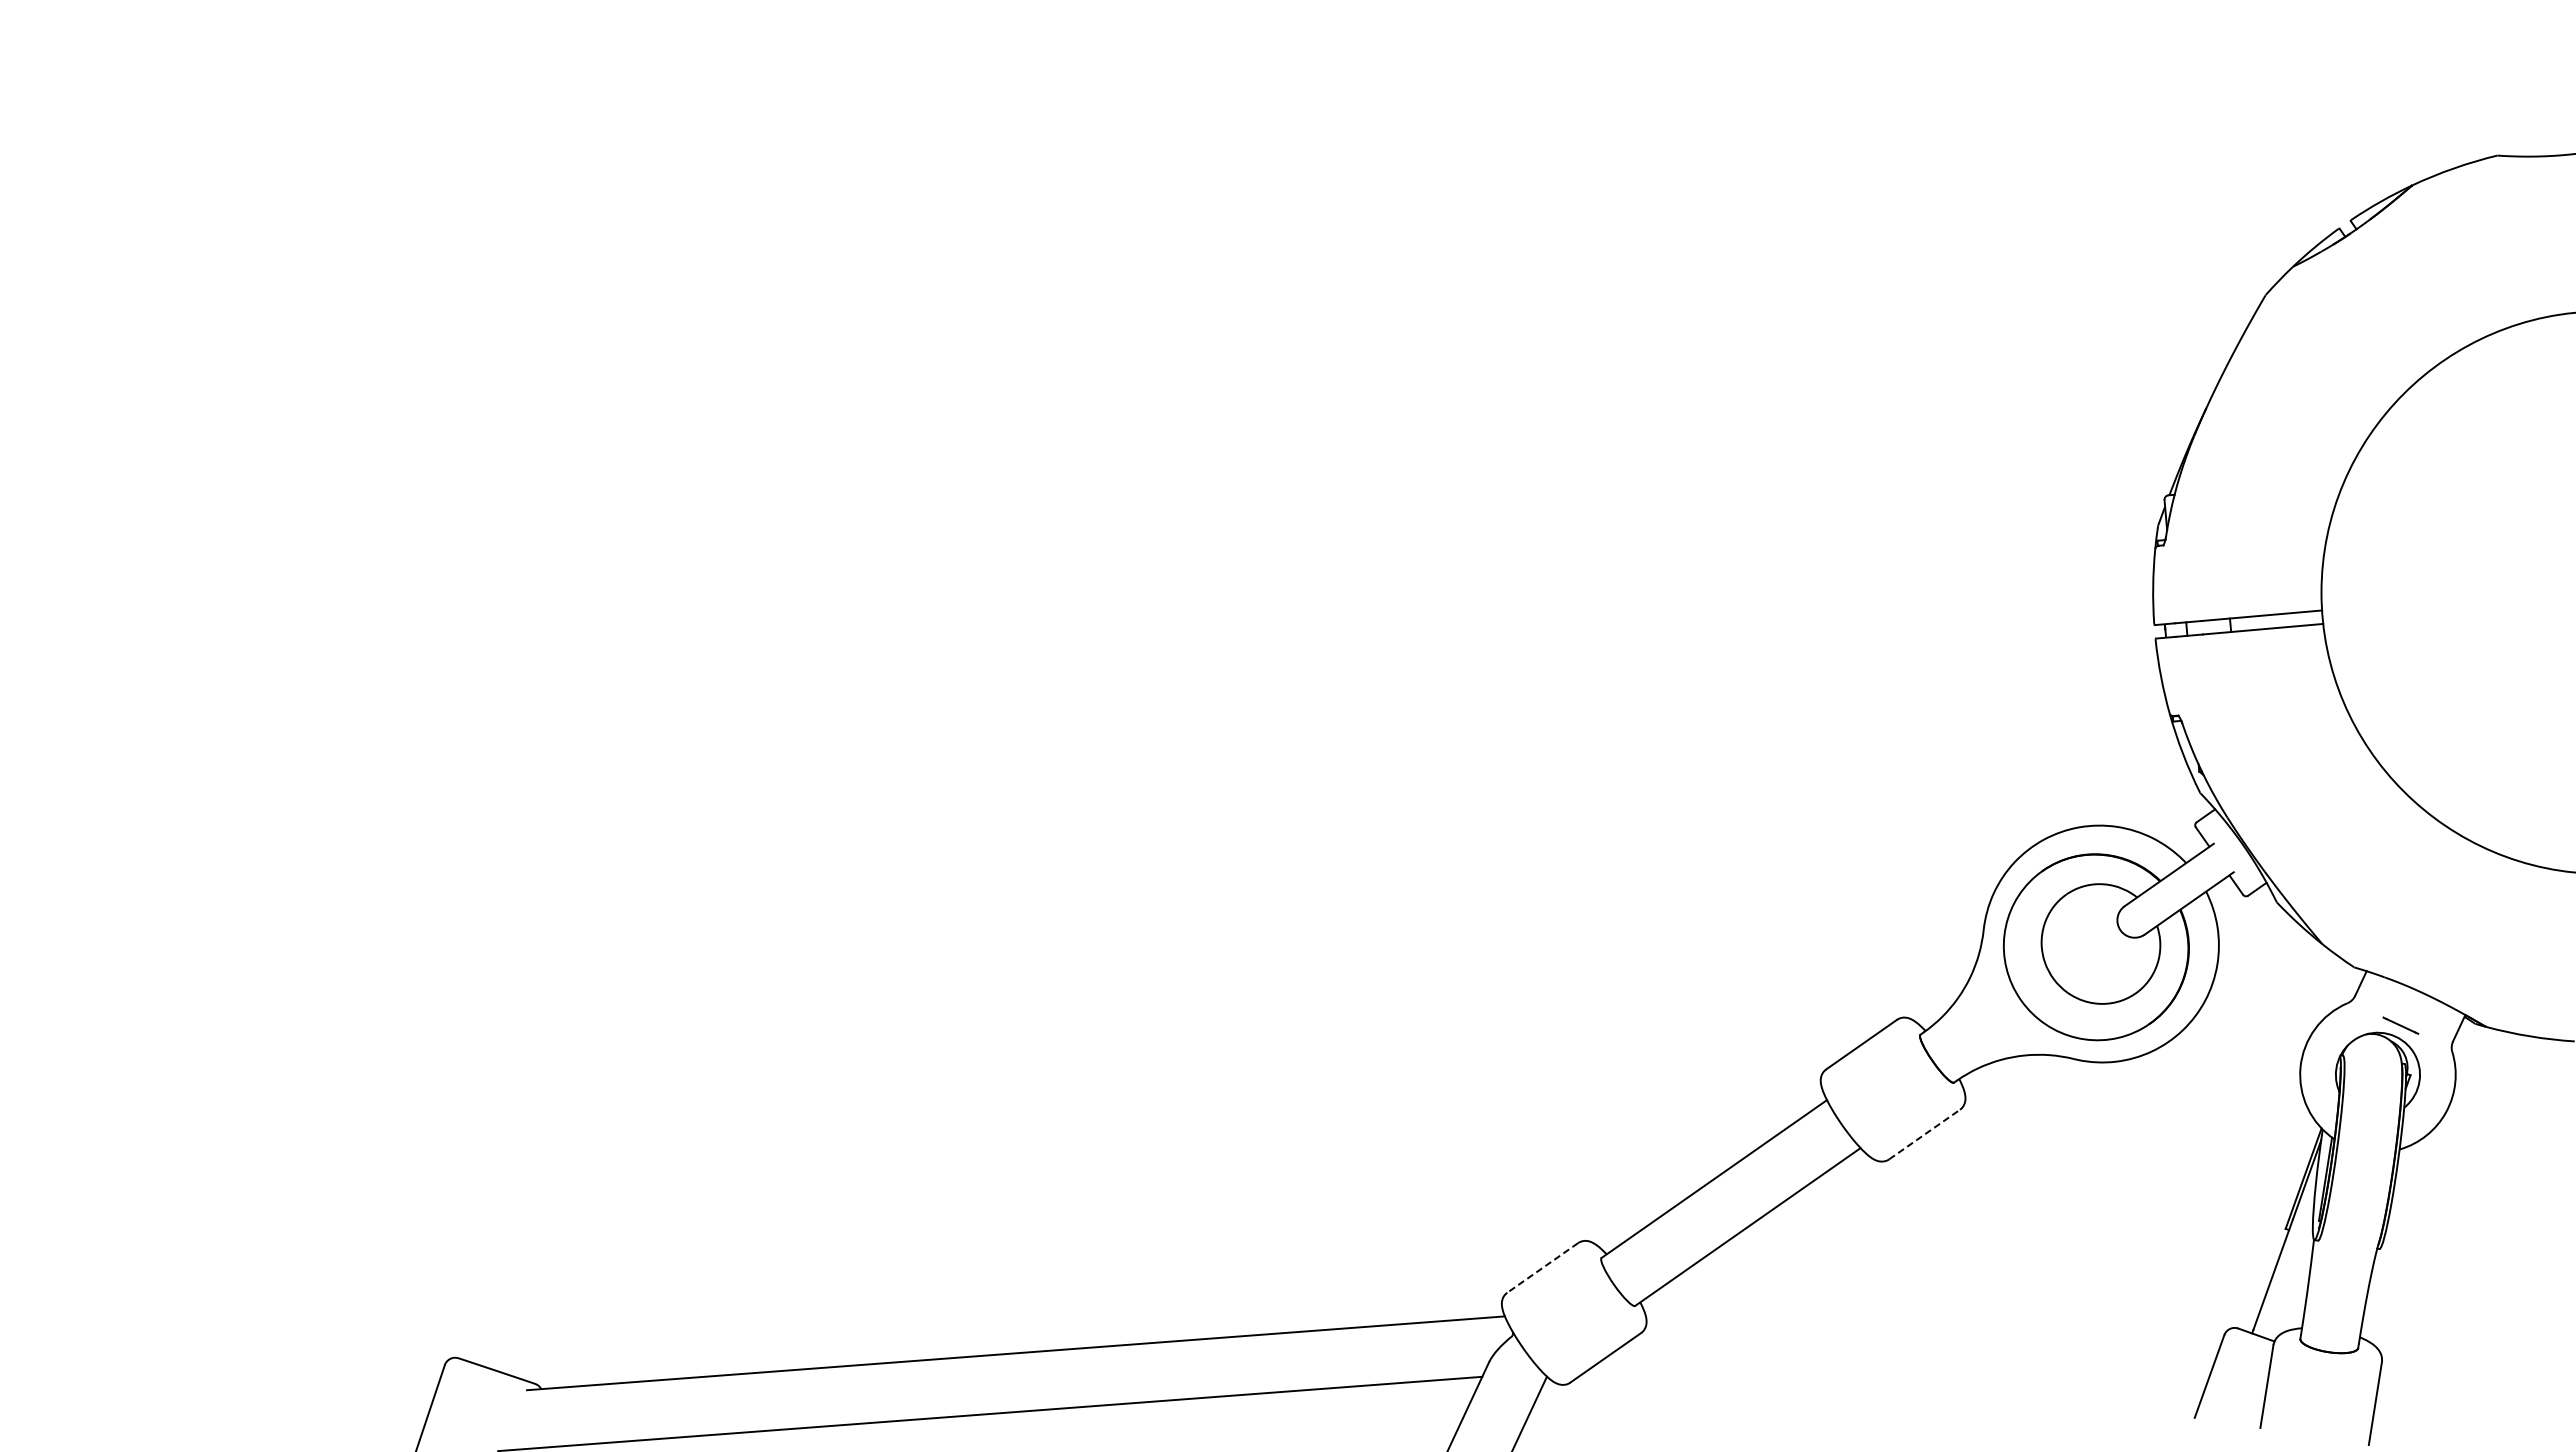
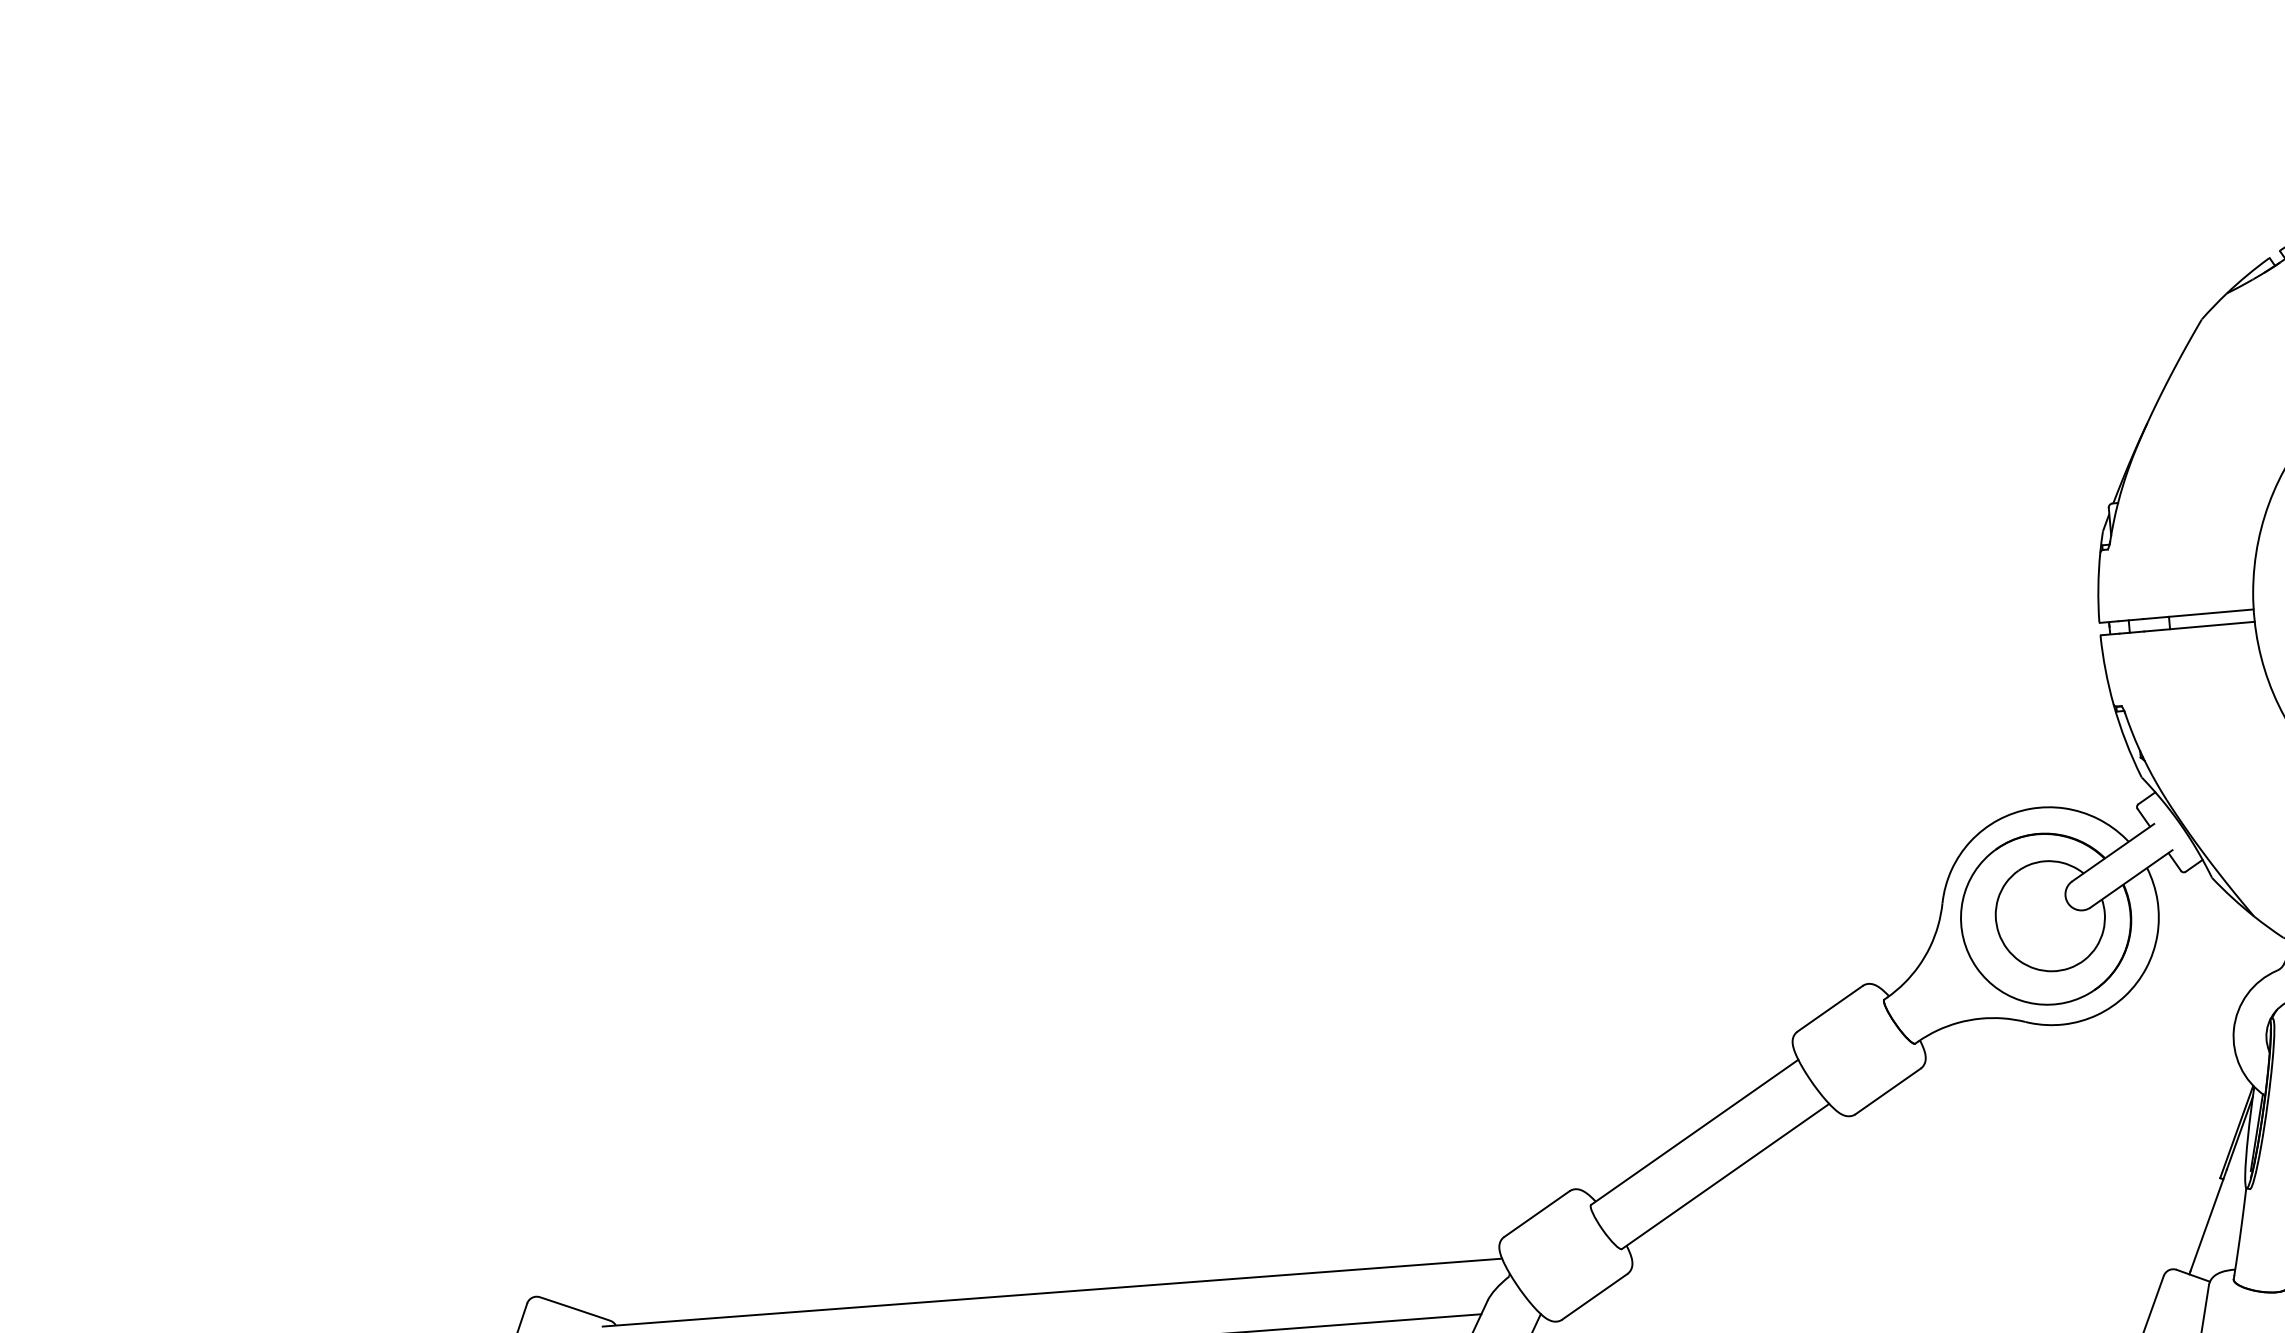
line: (1925, 1134) -> (1888, 1091), dashed -> solid
line: (1542, 1268) -> (1536, 1214), dashed -> solid

